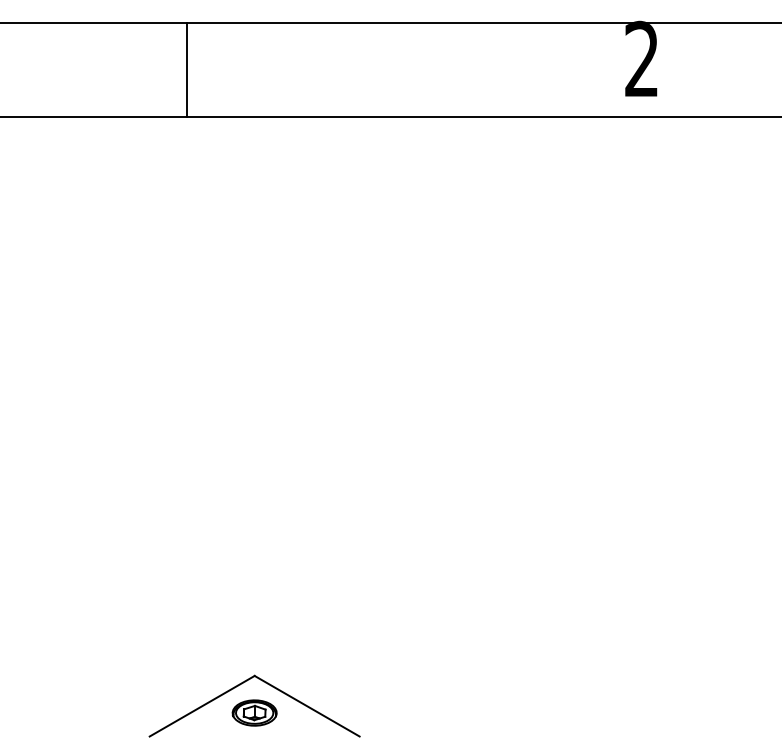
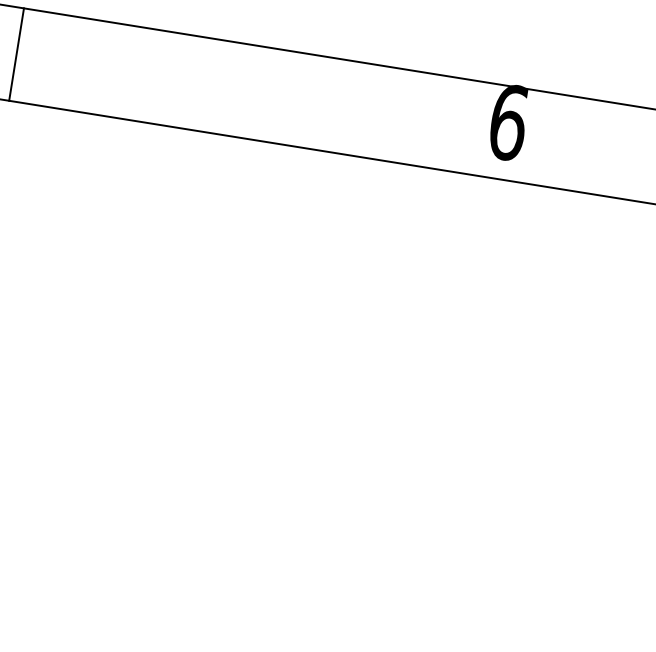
text: (642, 58) -> (509, 121), 2 -> 6
line: (186, 69) -> (16, 54), moved

